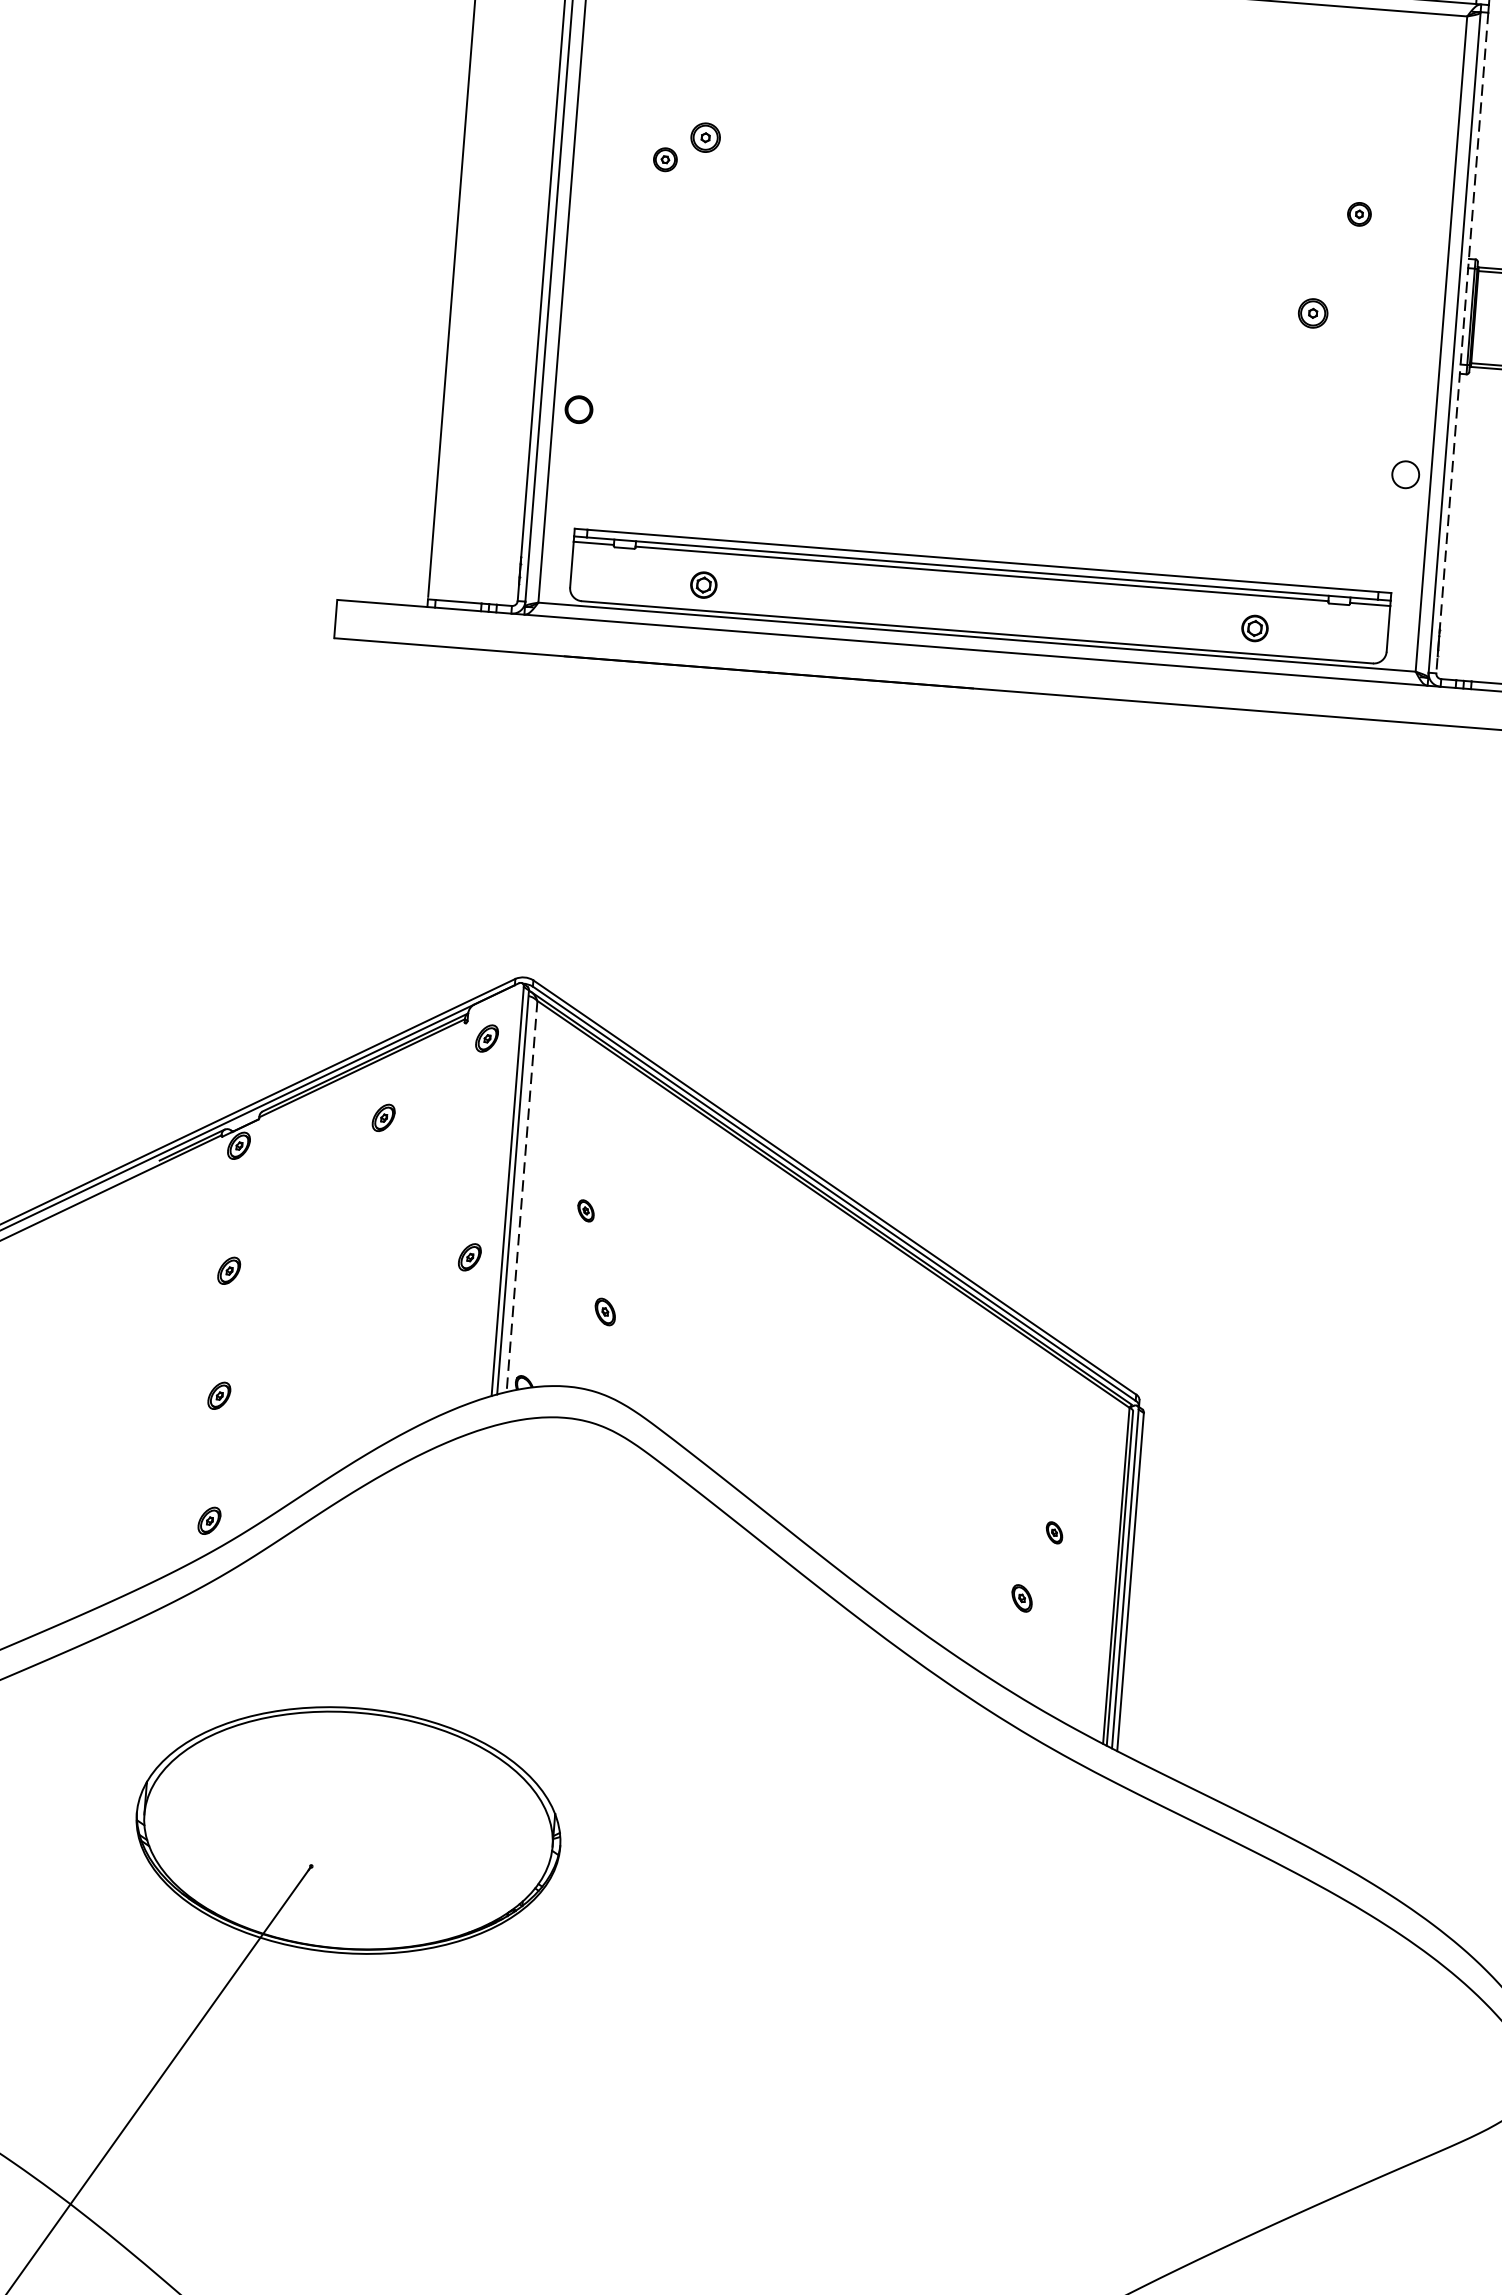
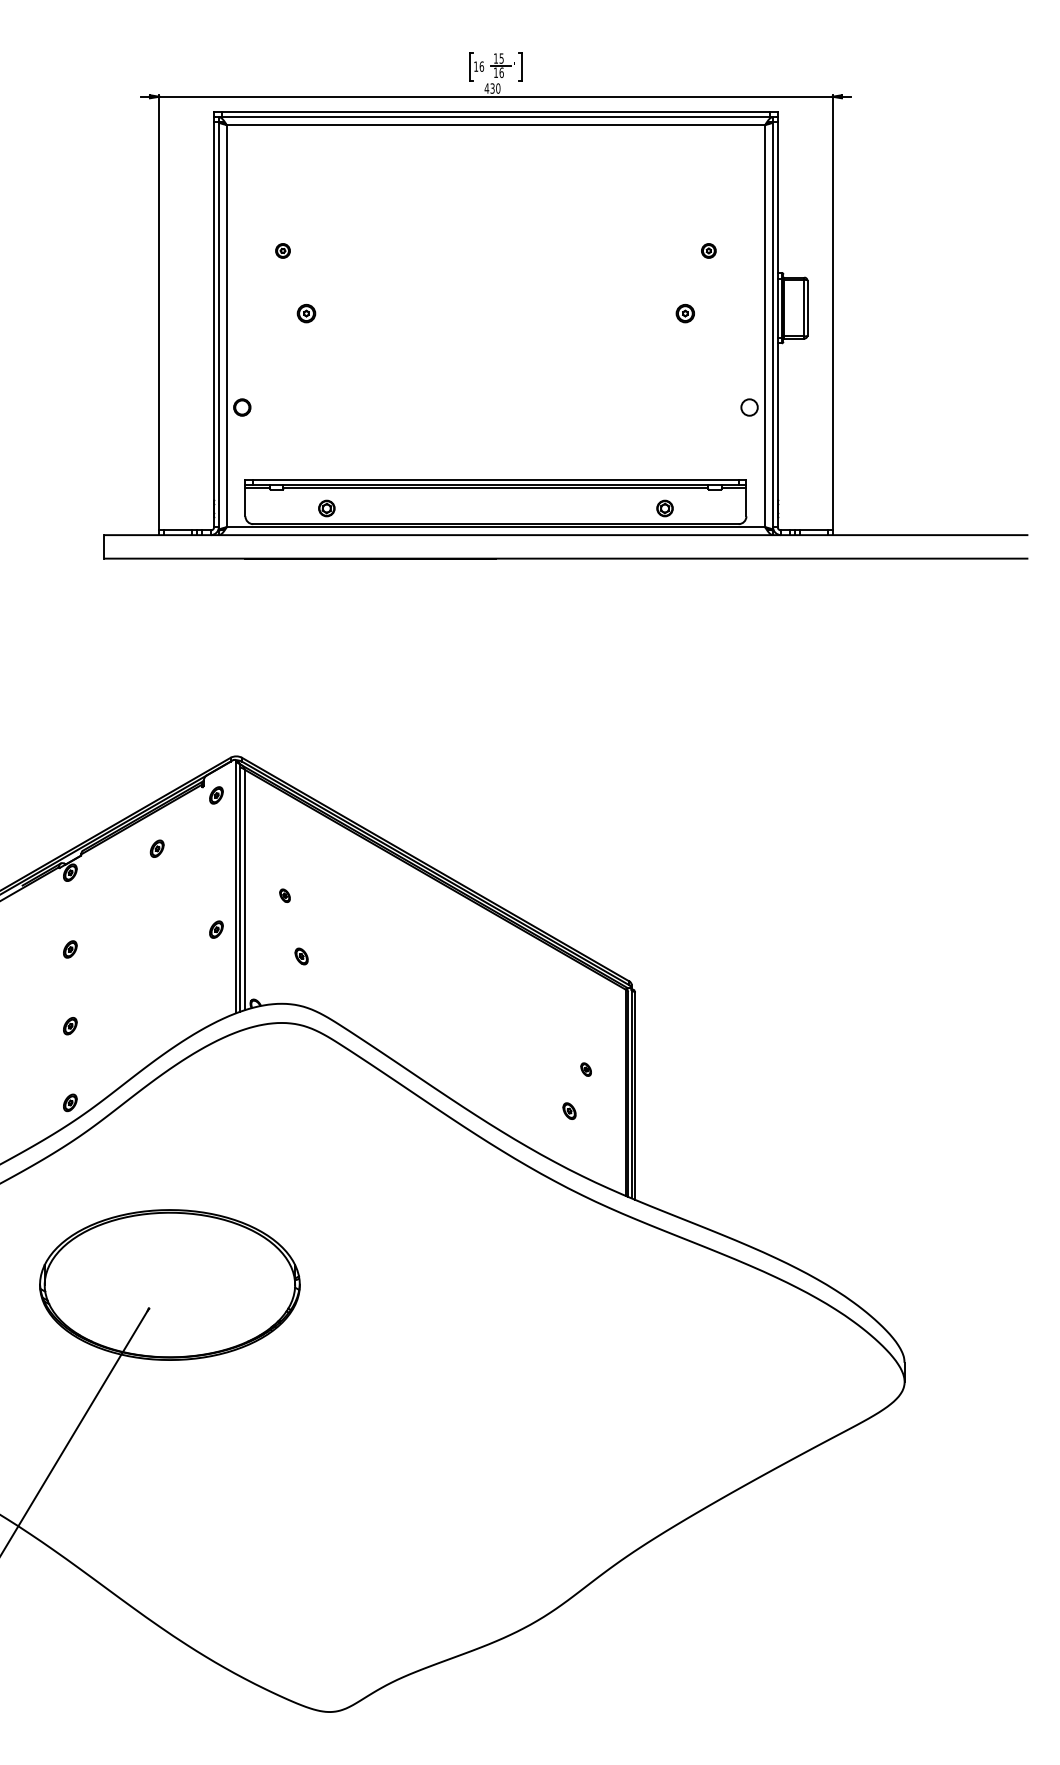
part: (705, 137) -> (306, 313), moved
line: (1461, 343) -> (777, 324), dashed -> solid
line: (522, 1197) -> (245, 890), dashed -> solid

